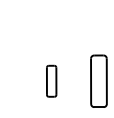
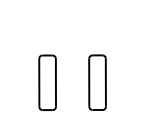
part: (51, 81) -> (47, 82), size x1.67

